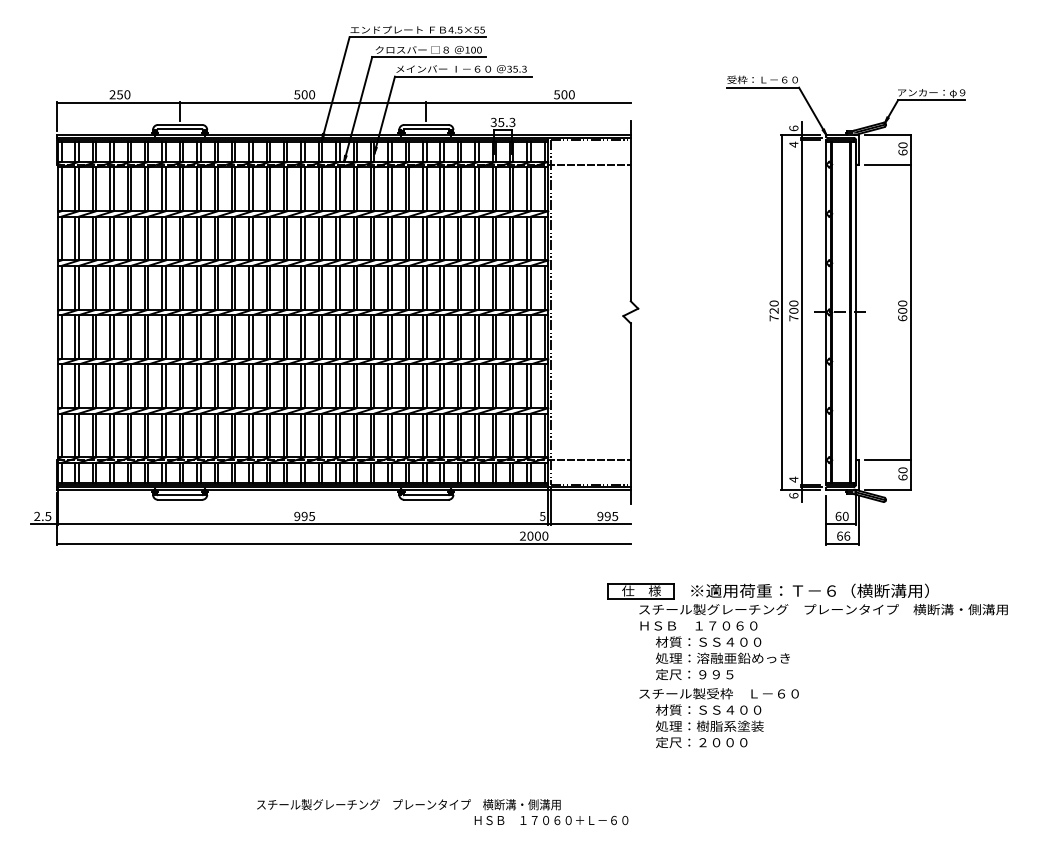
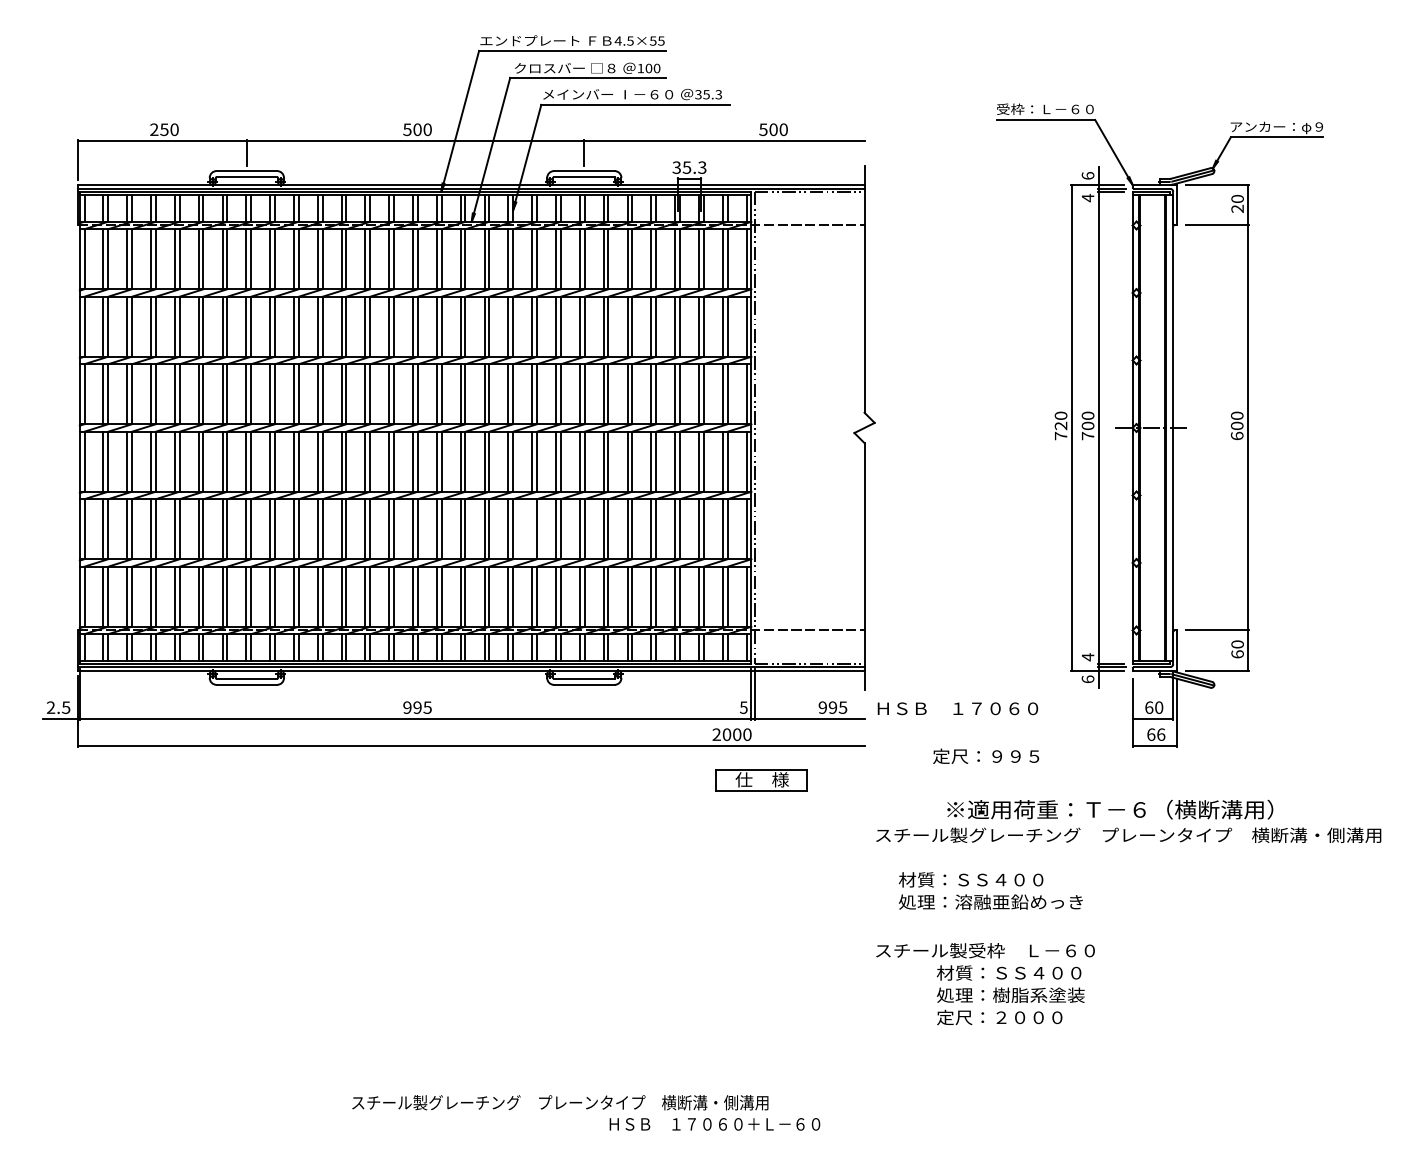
text: (902, 152) -> (1237, 208), 60 -> 20
line: (388, 386) -> (532, 529), removed
part: (640, 591) -> (761, 780), moved
text: (698, 625) -> (957, 708), moved
text: (694, 673) -> (986, 755), moved
text: (709, 726) -> (1010, 995), moved
text: (551, 820) -> (714, 1124), moved

